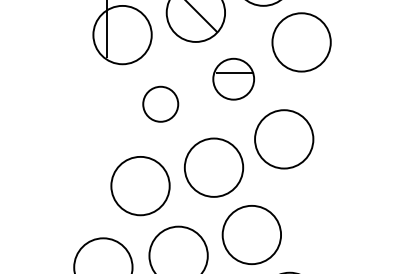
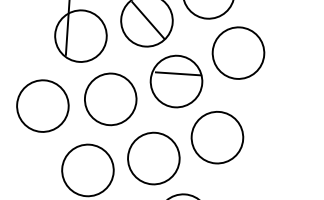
part: (233, 79) -> (176, 81), size x1.43
part: (160, 104) -> (110, 99), size x1.67
part: (84, 116) -> (42, 105), added

